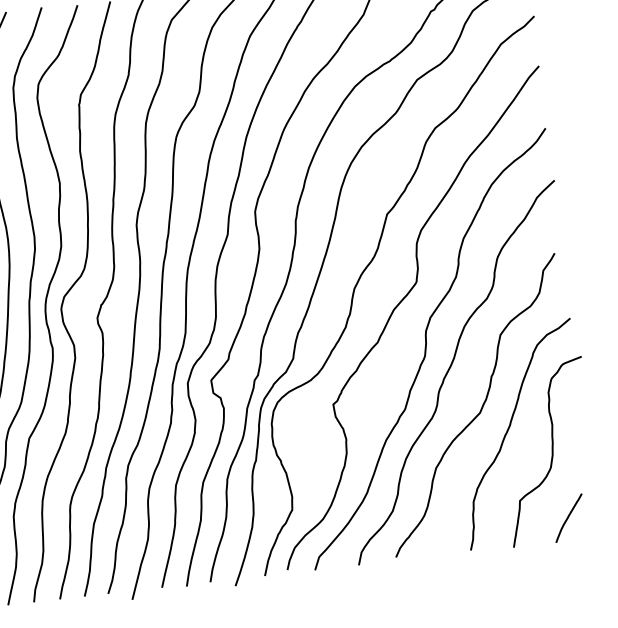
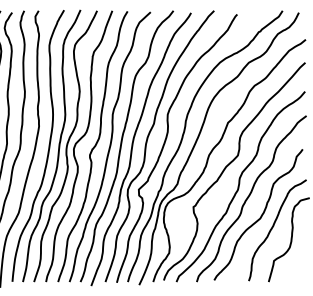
line: (568, 518) -> (295, 271), removed

